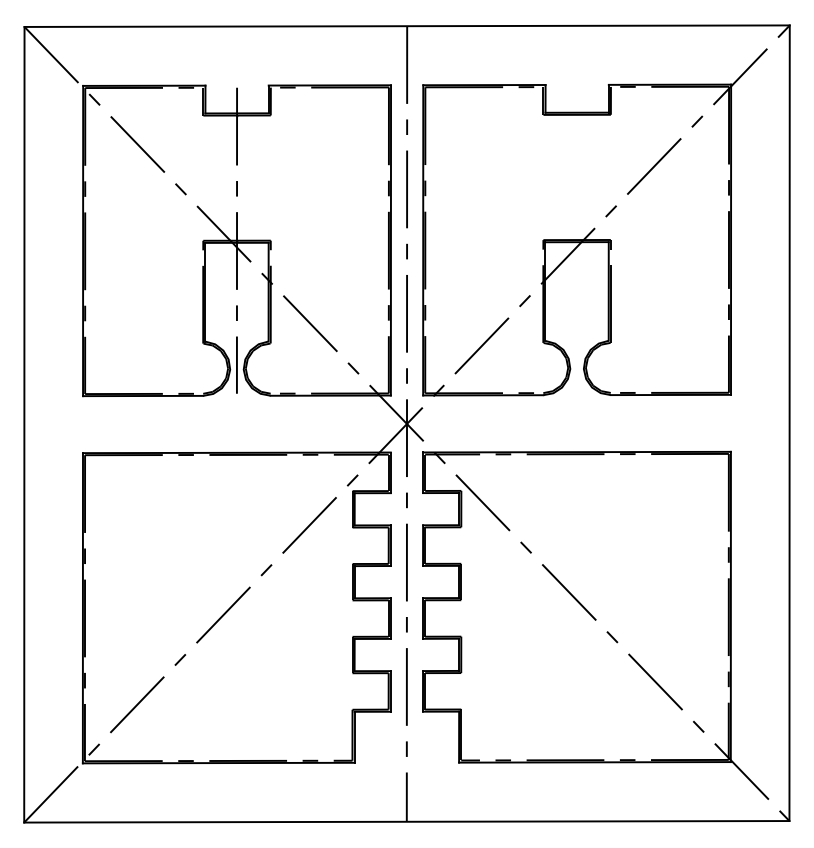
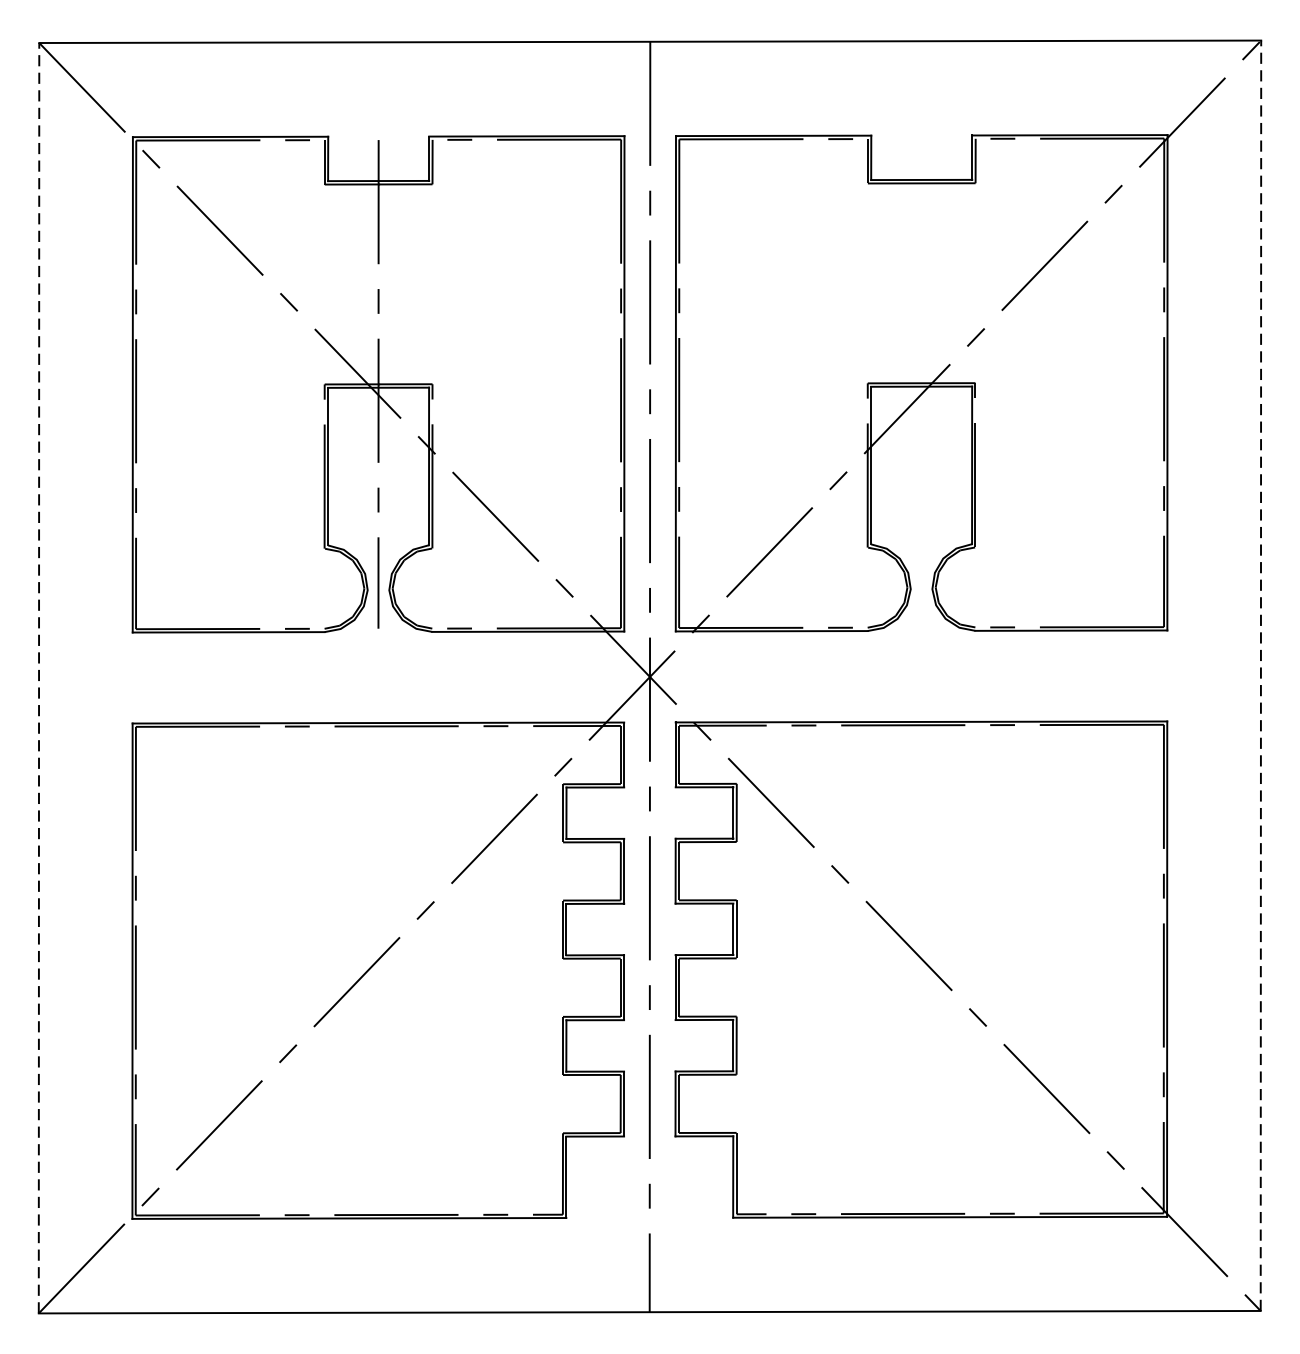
line: (789, 423) -> (1260, 676), solid -> dashed
line: (24, 424) -> (39, 677), solid -> dashed

